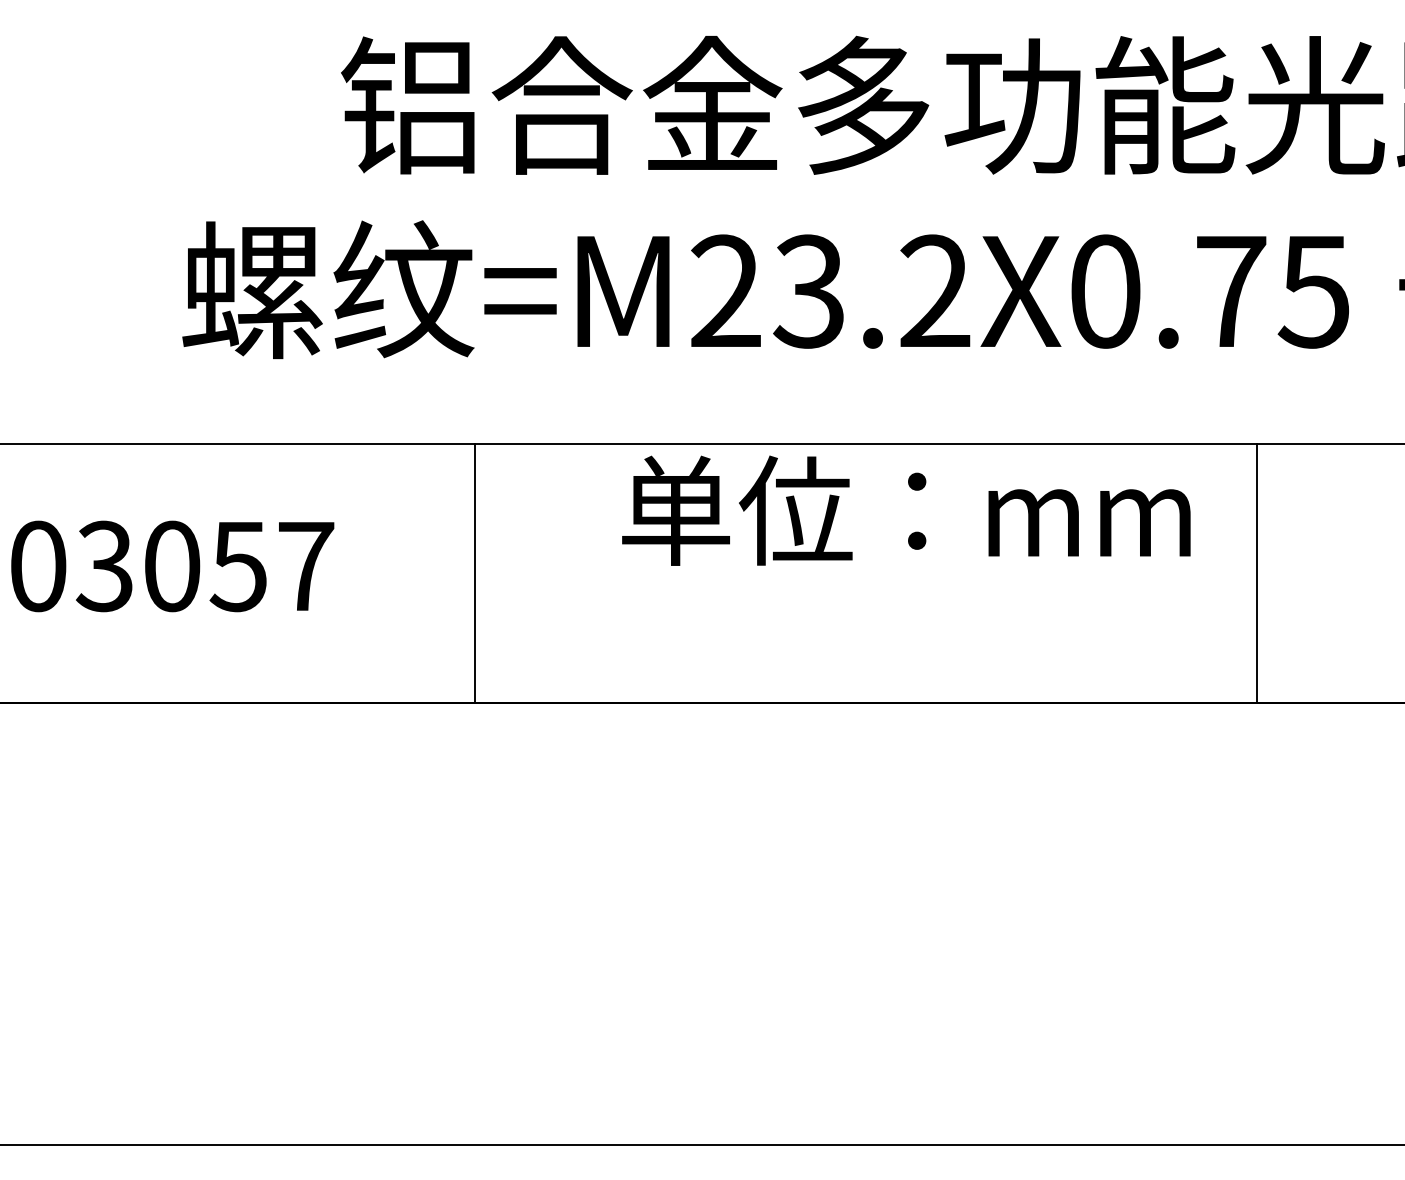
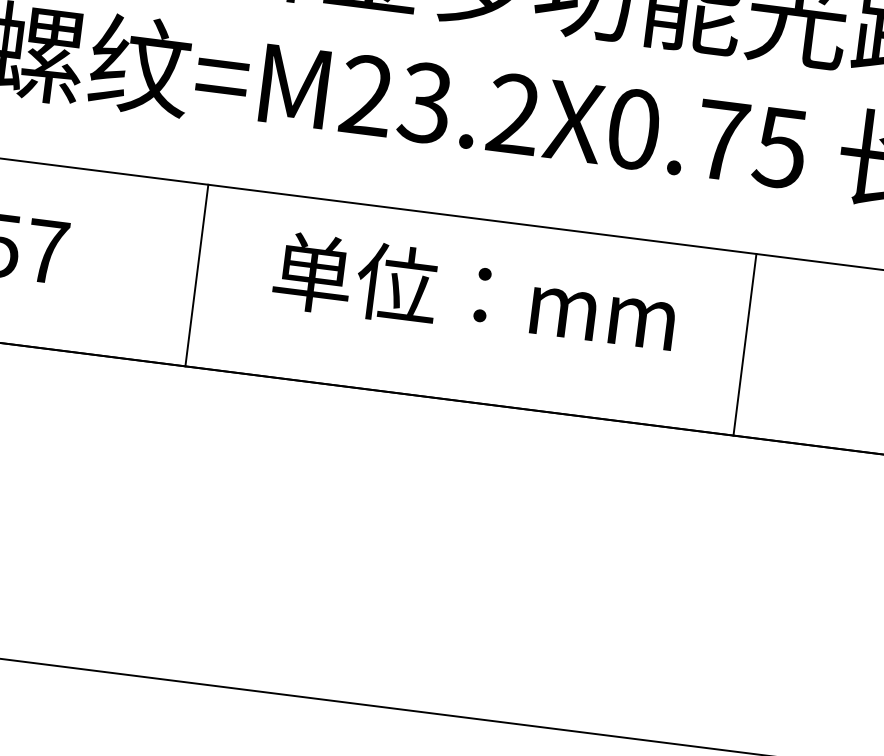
text: (906, 510) -> (475, 293), moved
line: (474, 573) -> (196, 275), moved
line: (1257, 573) -> (745, 344), moved

